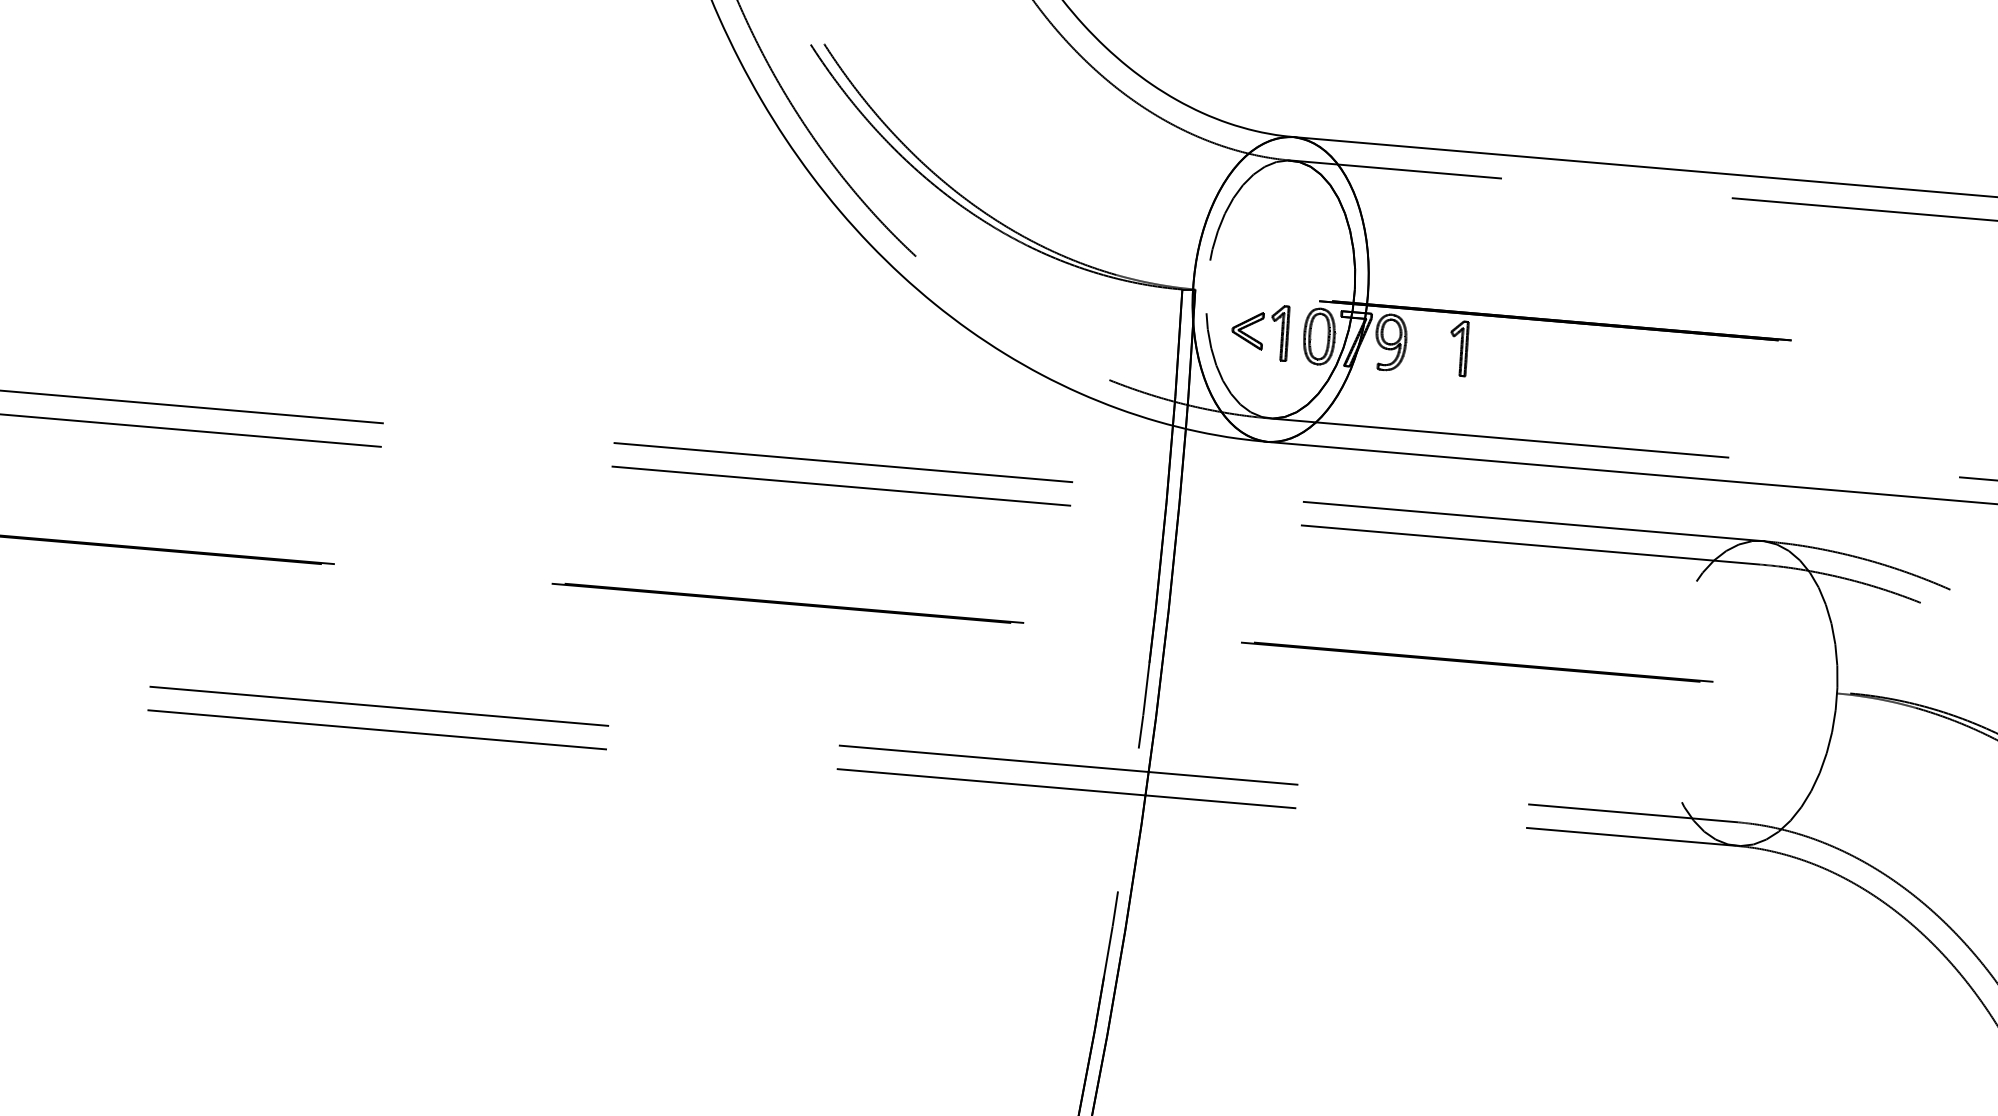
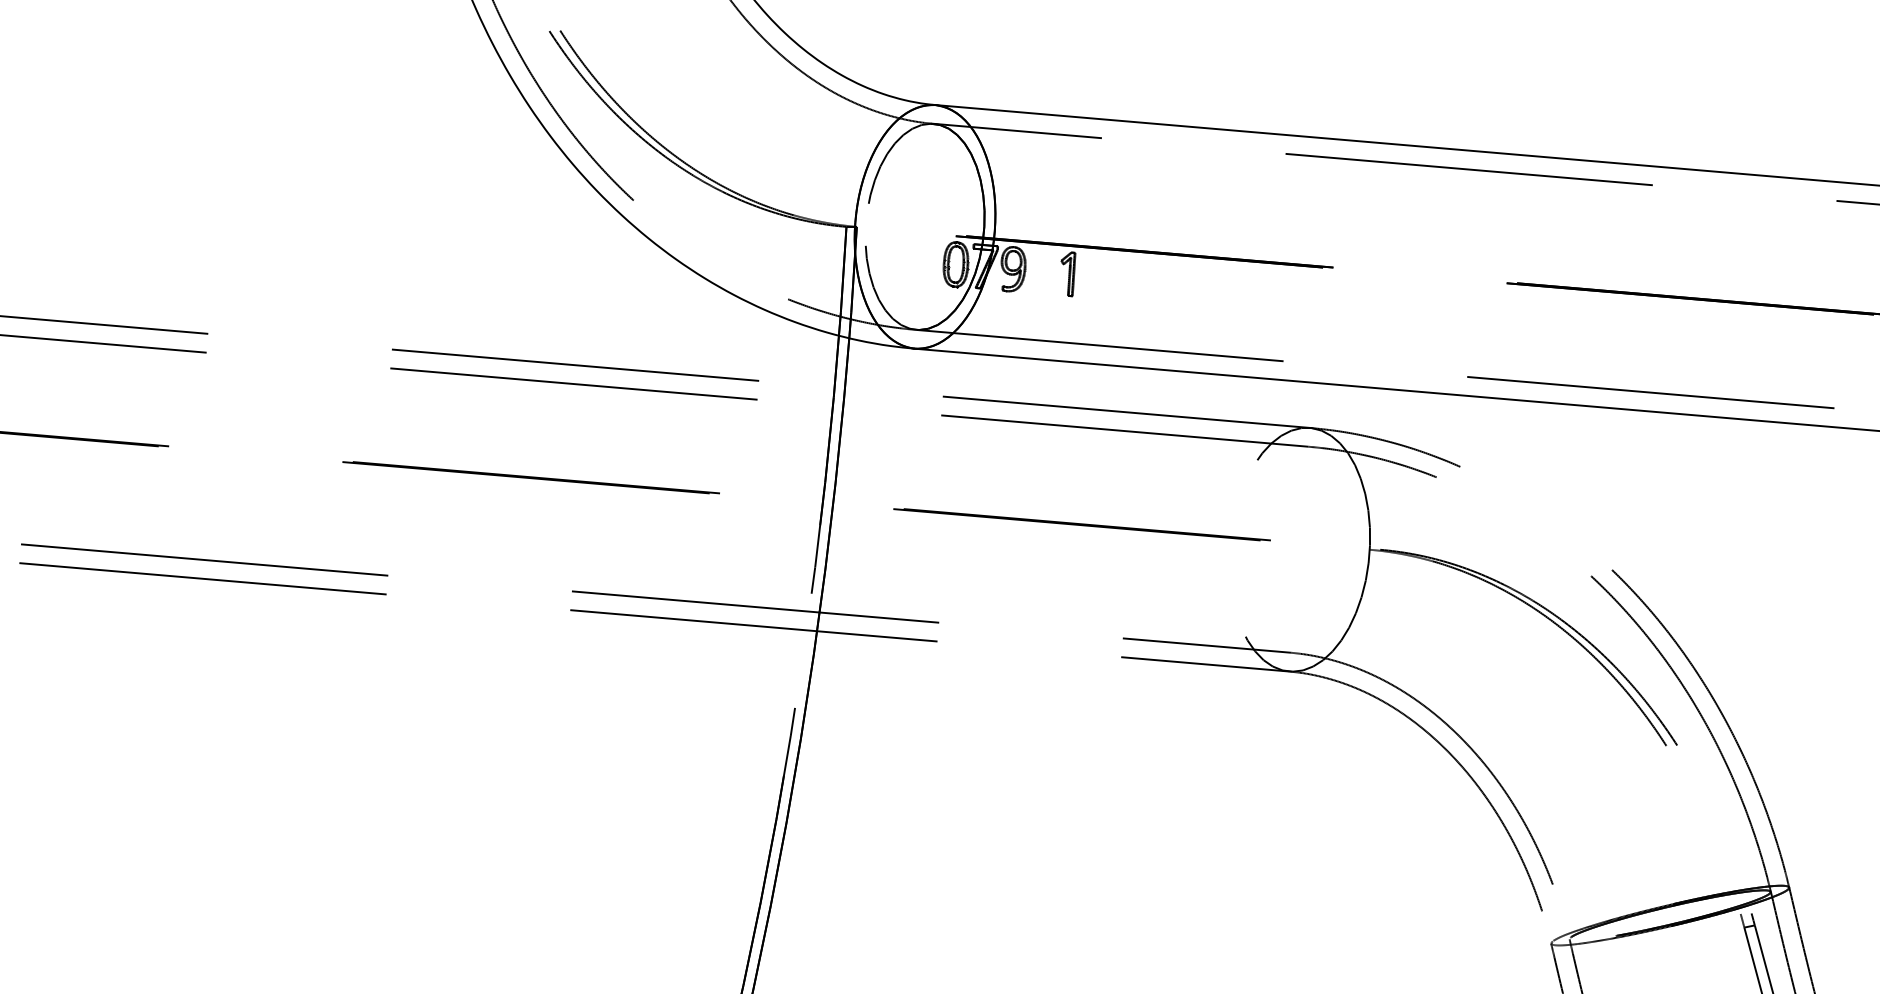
part: (1258, 340) -> (907, 267), removed

